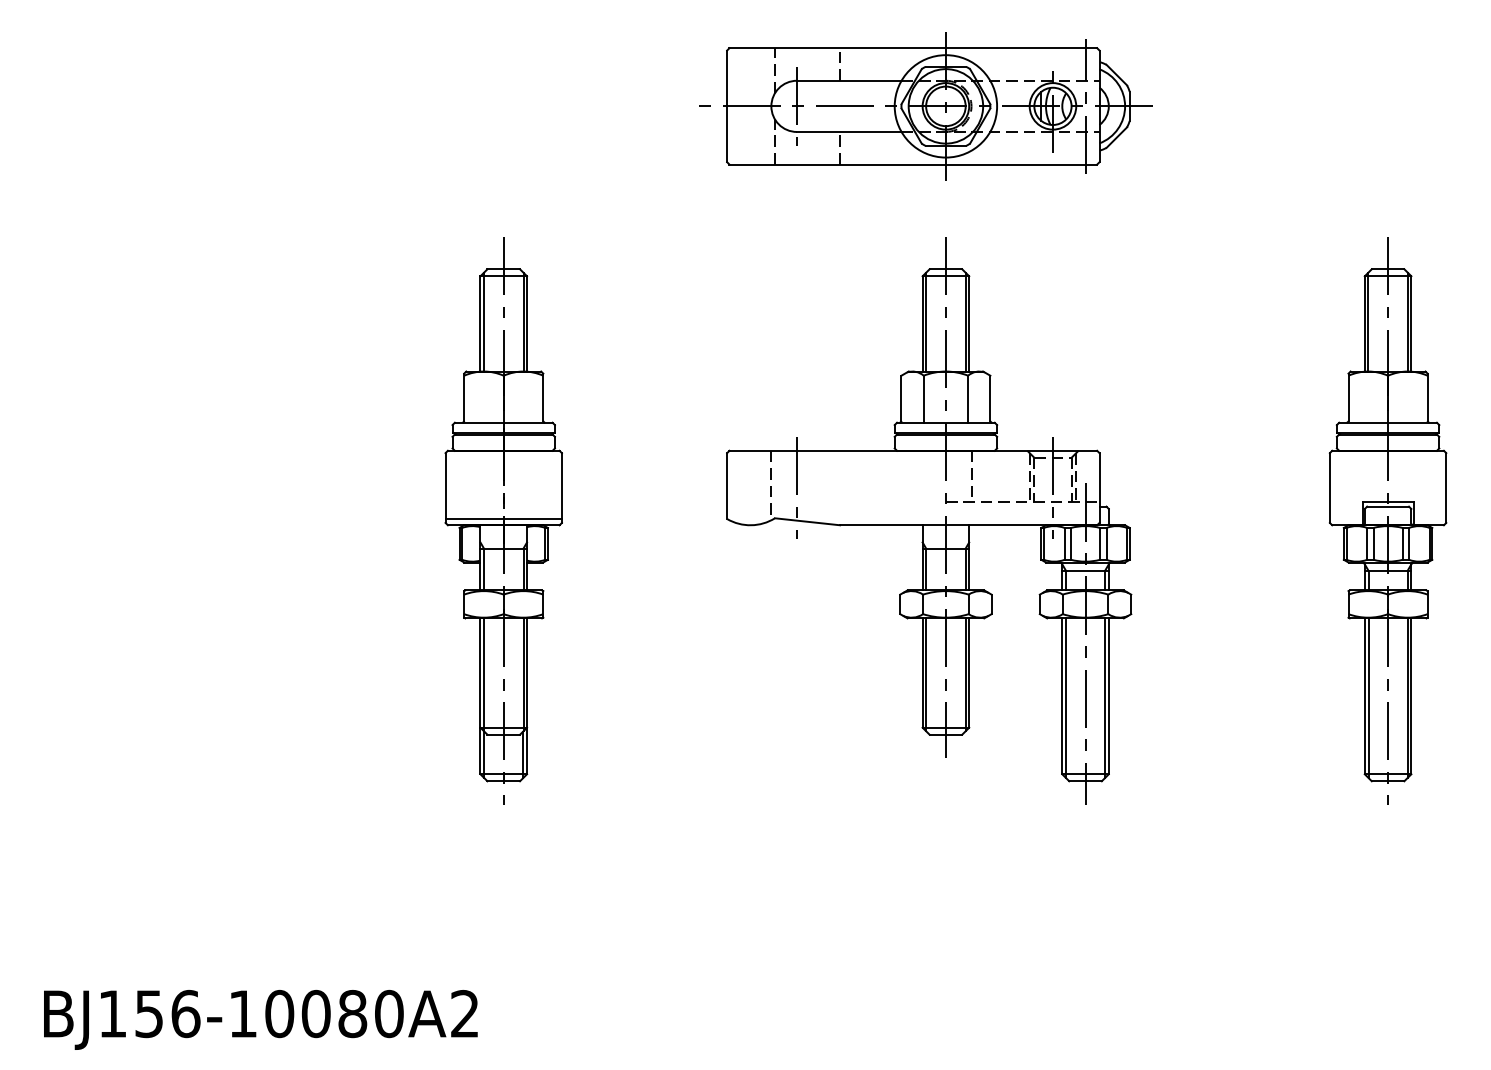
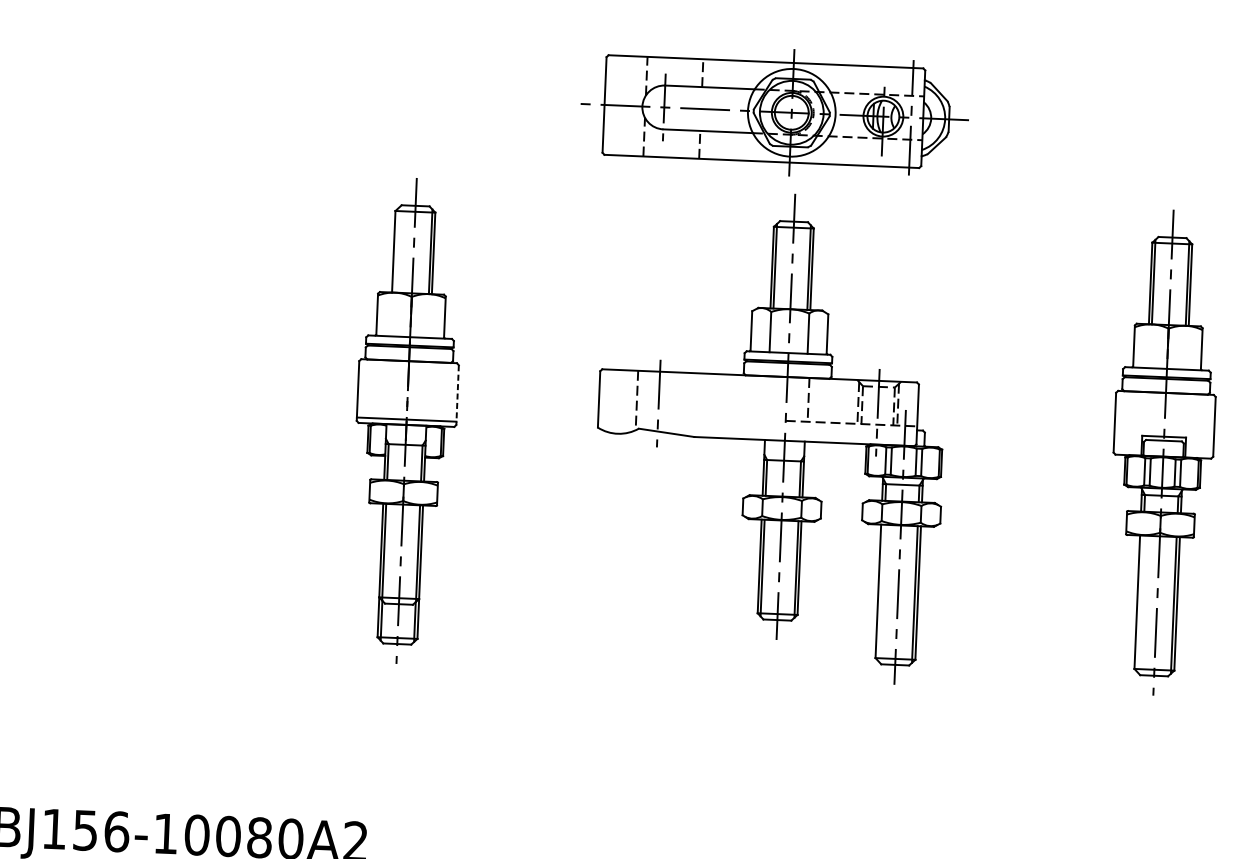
part: (925, 106) -> (774, 112), moved
line: (483, 321) -> (396, 249), removed
line: (561, 488) -> (457, 395), solid -> dashed
line: (1066, 698) -> (881, 593), removed
line: (1368, 698) -> (1140, 604), removed

